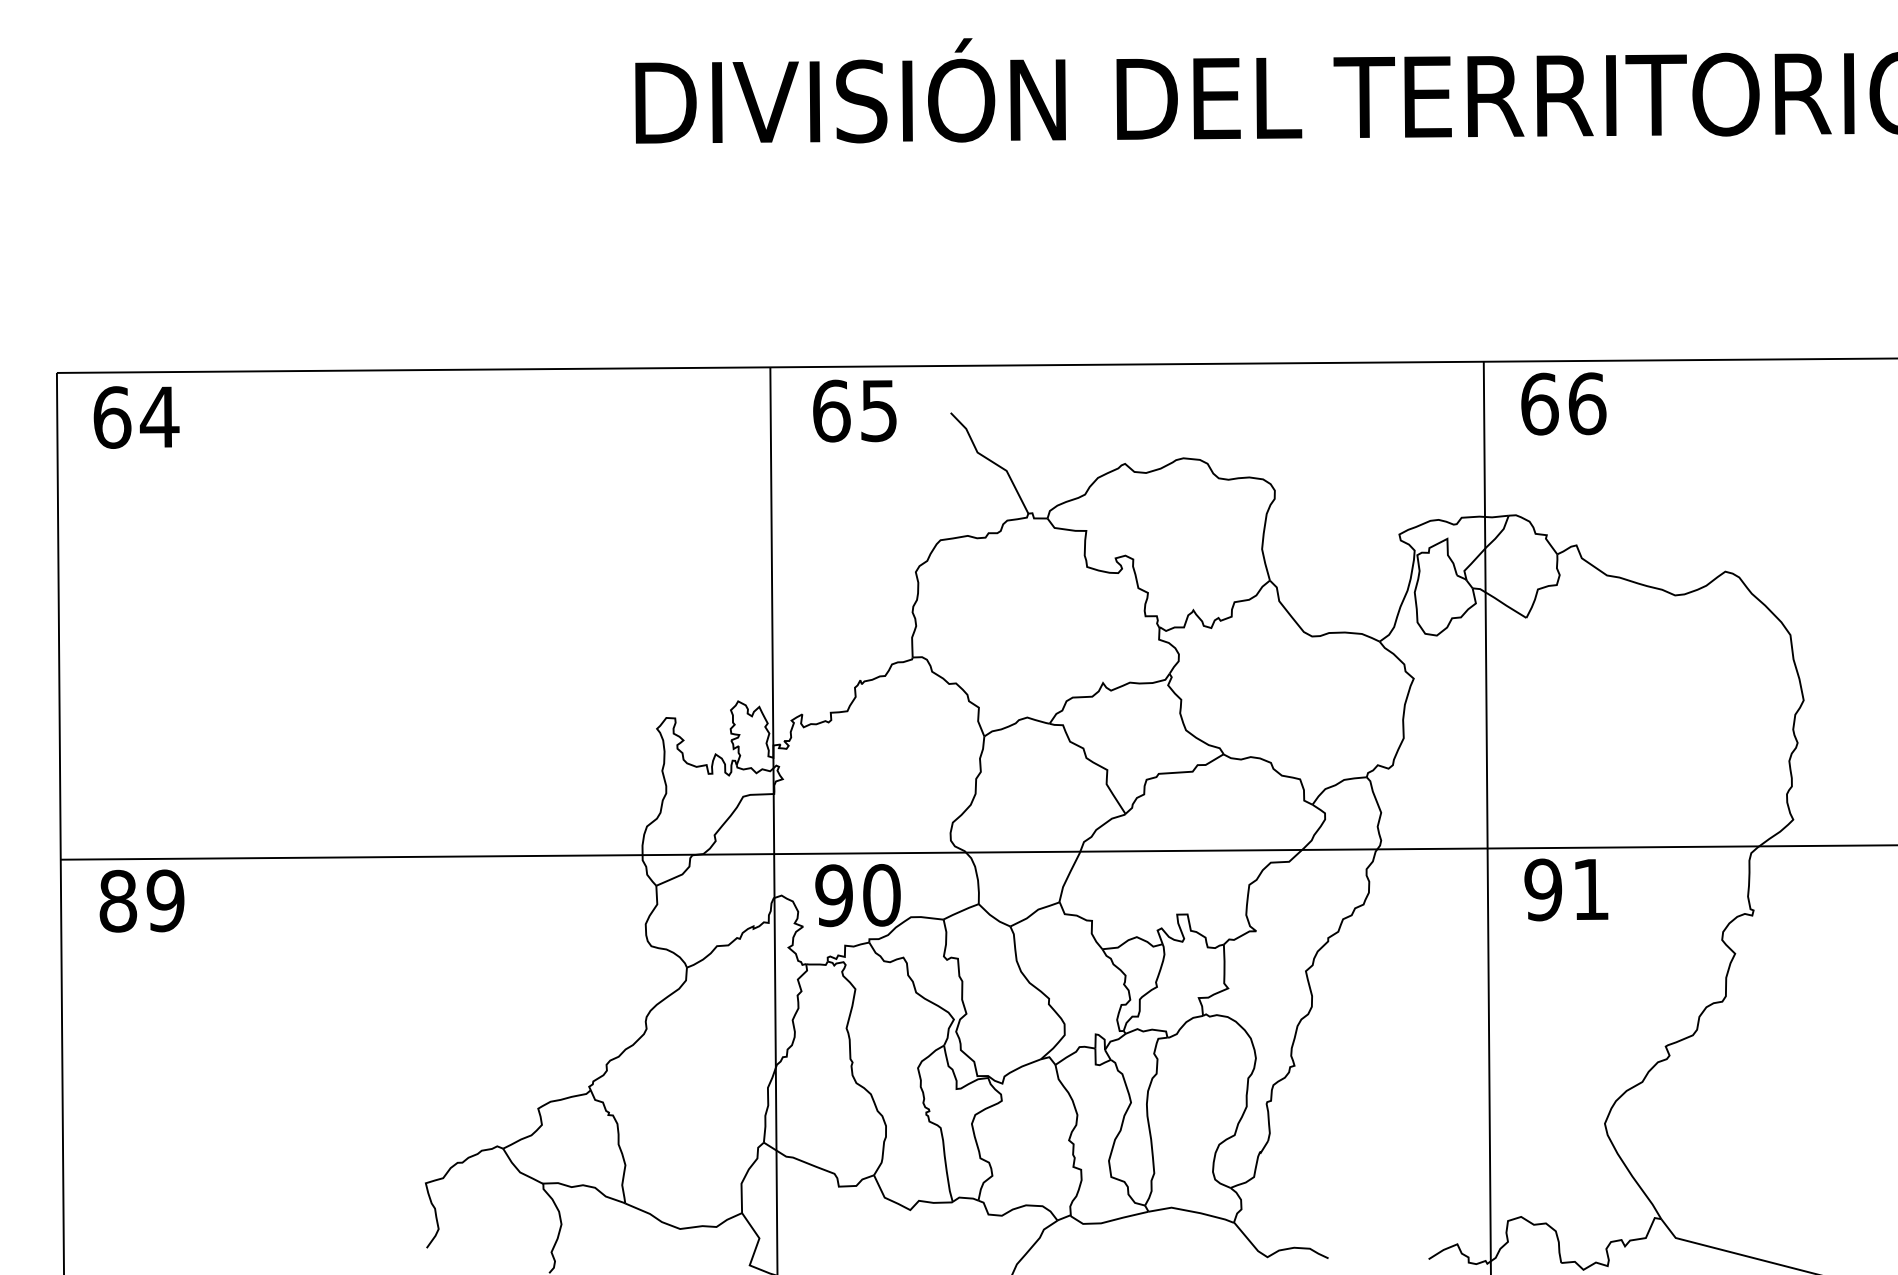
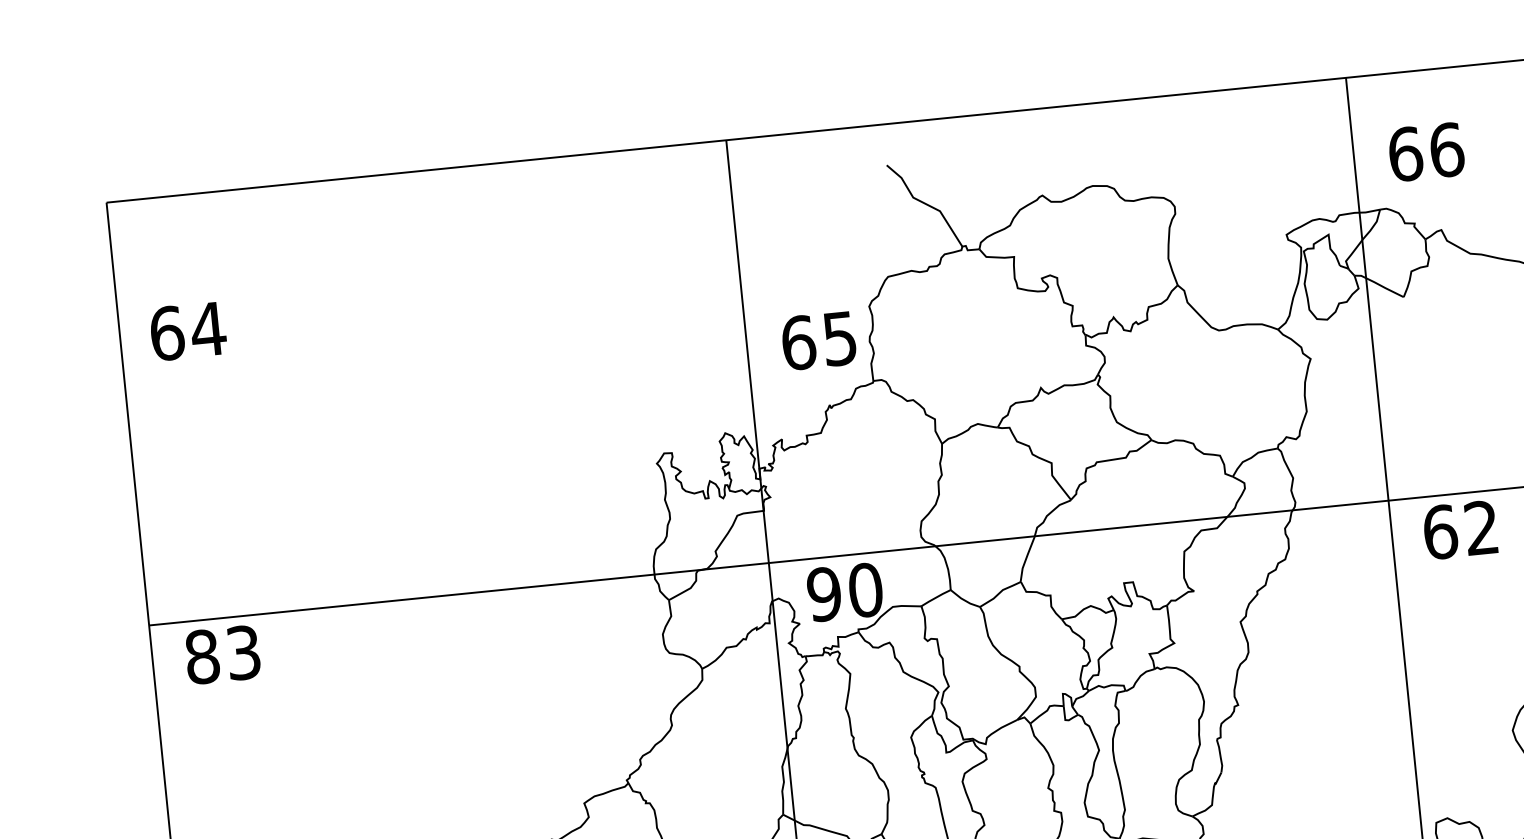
text: (1563, 403) -> (1426, 151), moved
text: (854, 410) -> (818, 340), moved
text: (136, 417) -> (188, 331), moved
text: (1566, 889) -> (1460, 529), 91 -> 62
text: (165, 900) -> (243, 652), 89 -> 83

